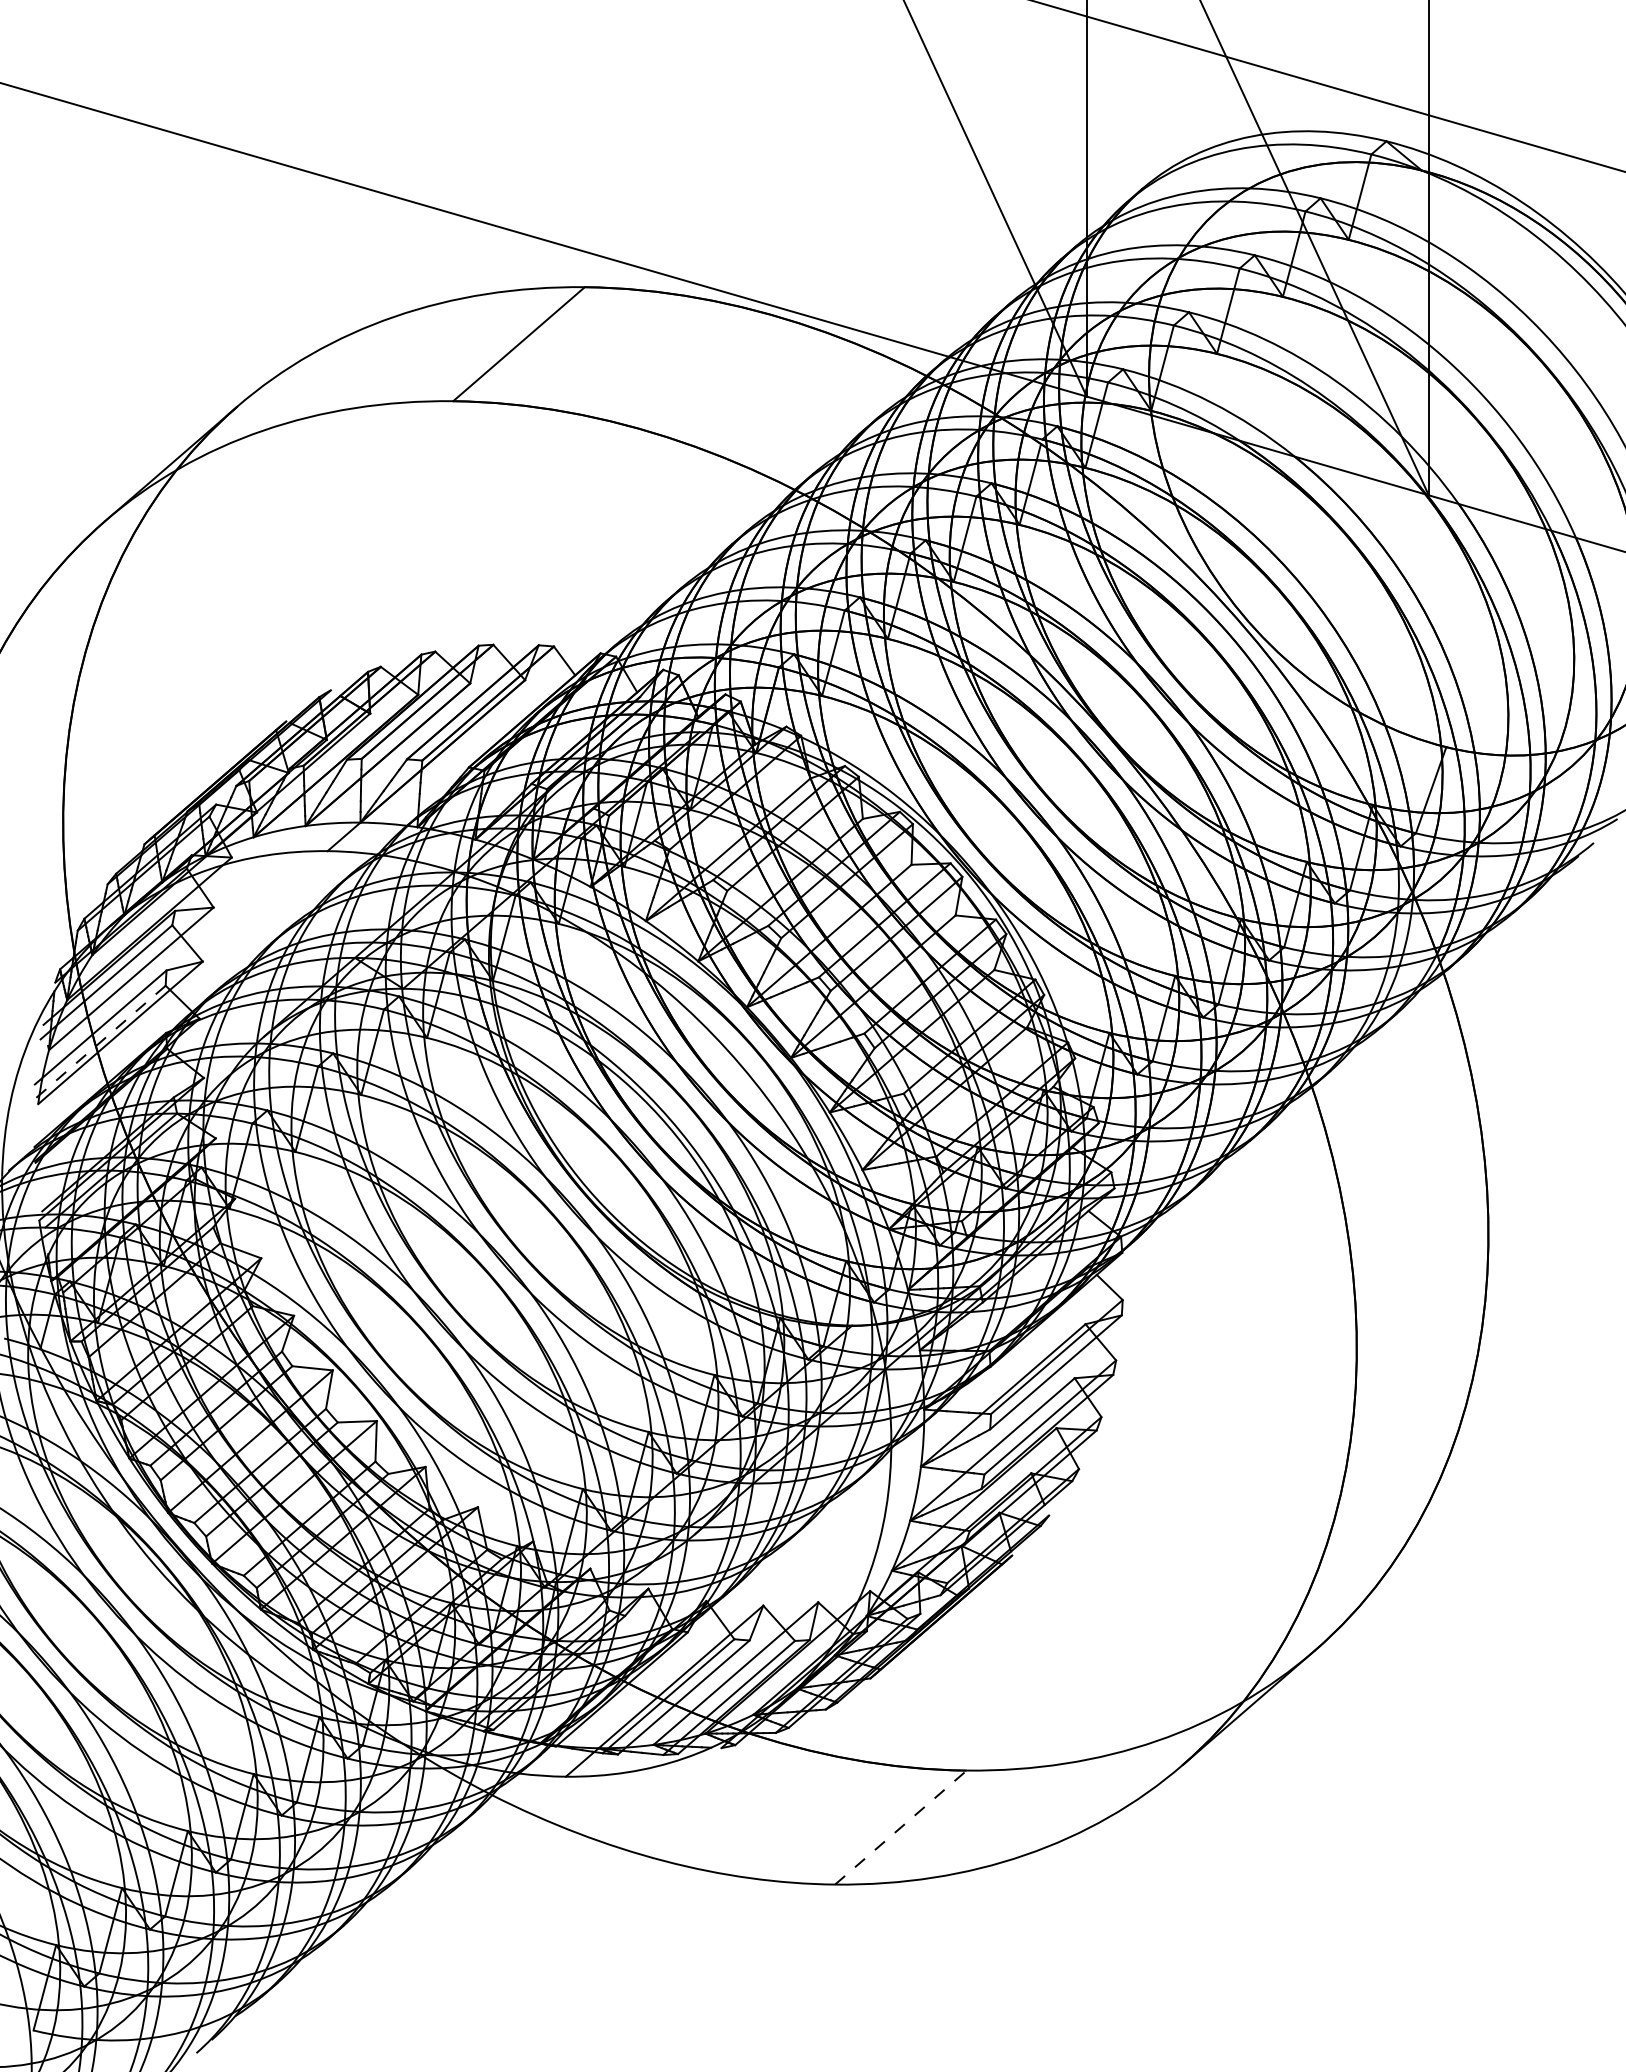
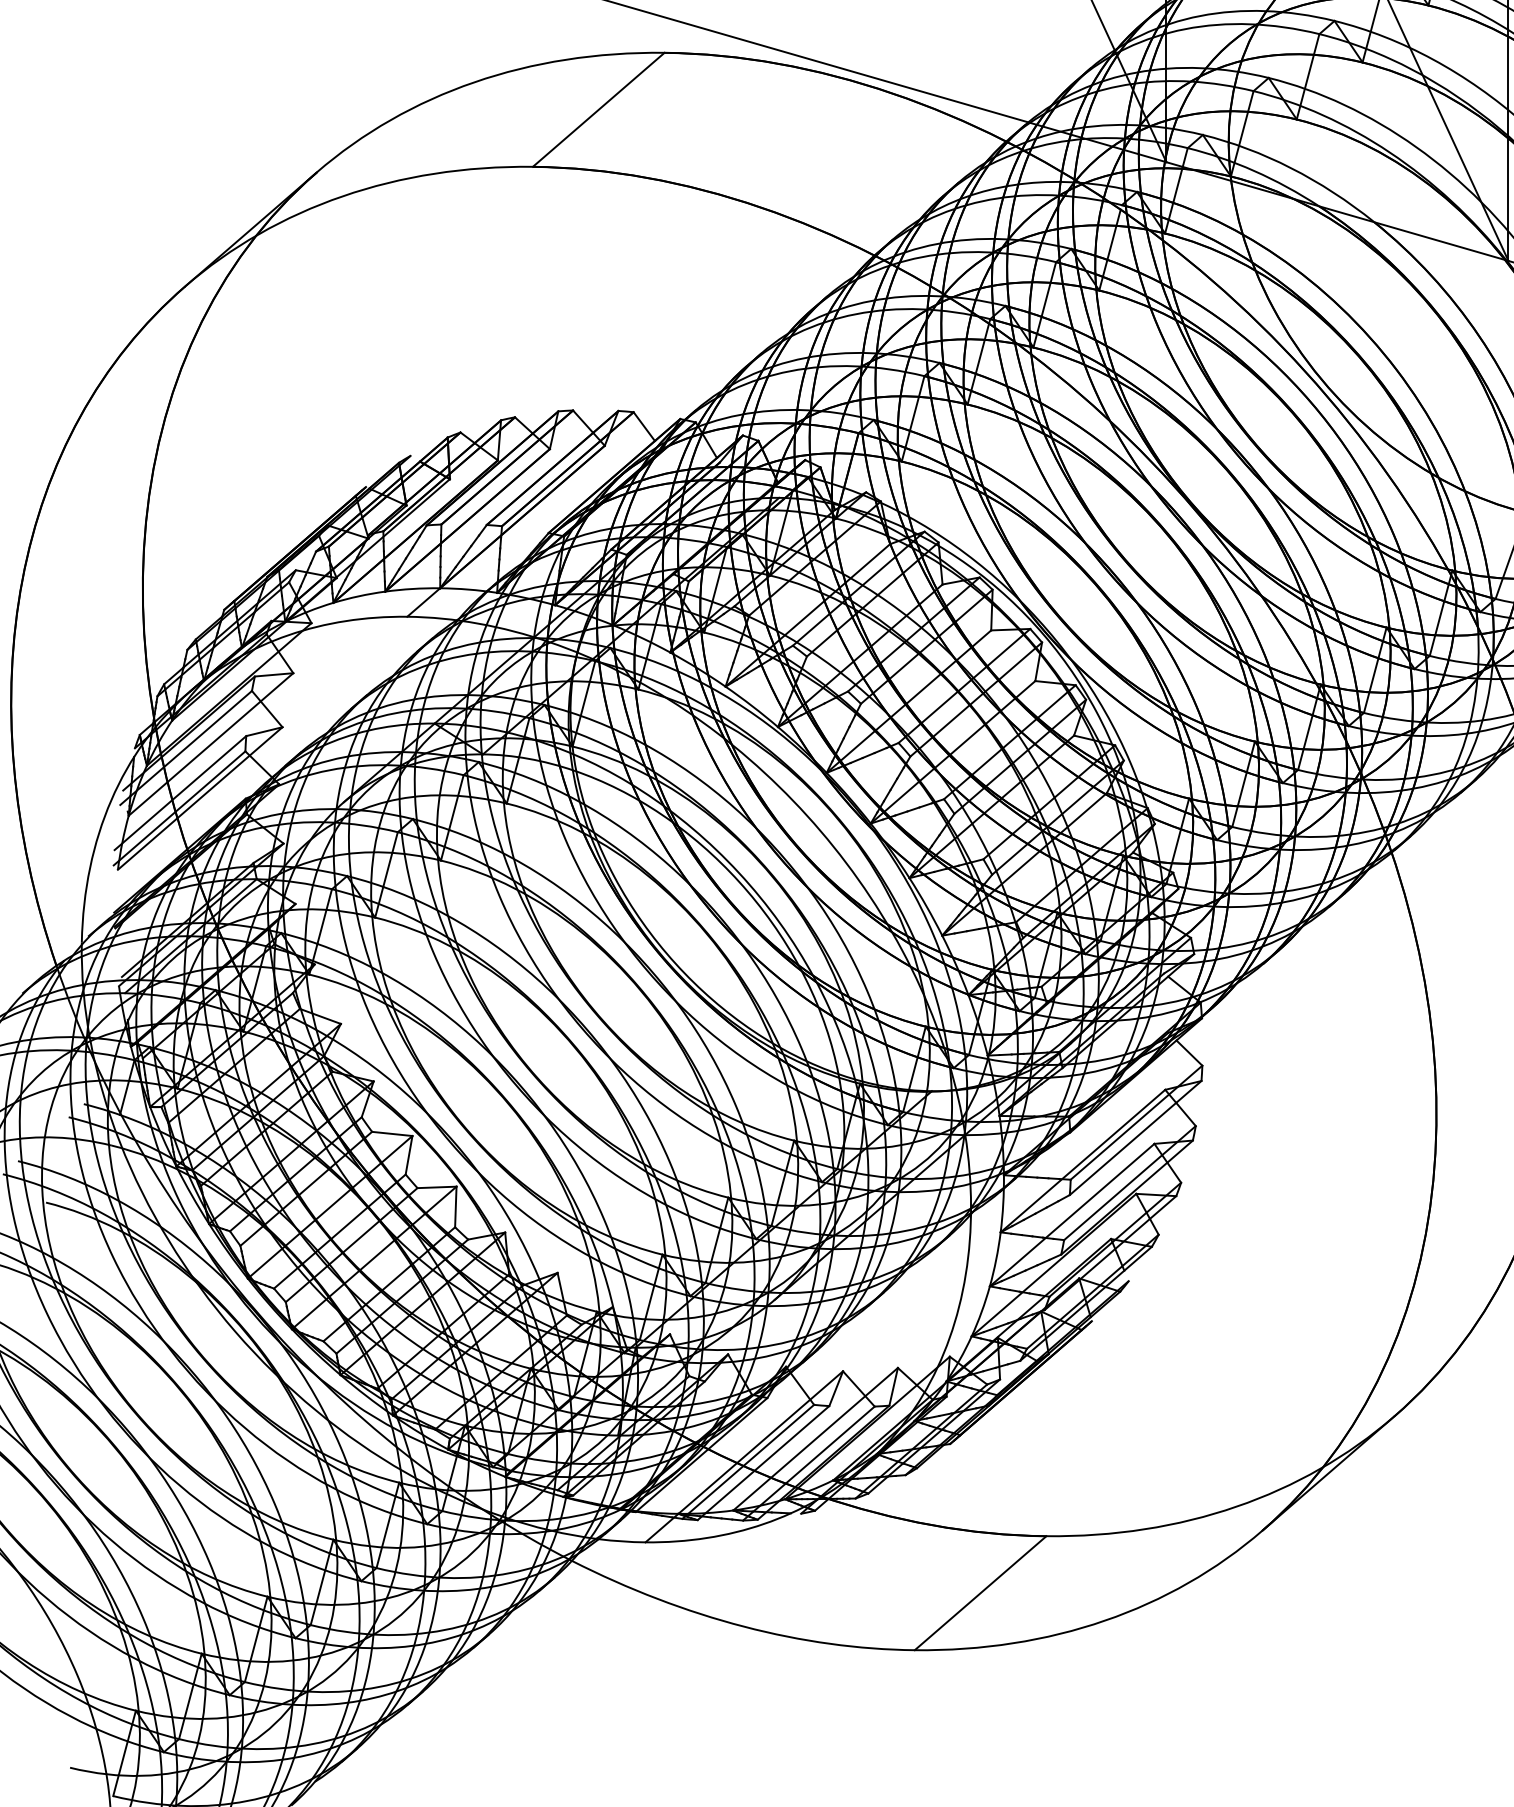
line: (99, 1043) -> (179, 809), dashed -> solid
line: (901, 1827) -> (981, 1593), dashed -> solid

